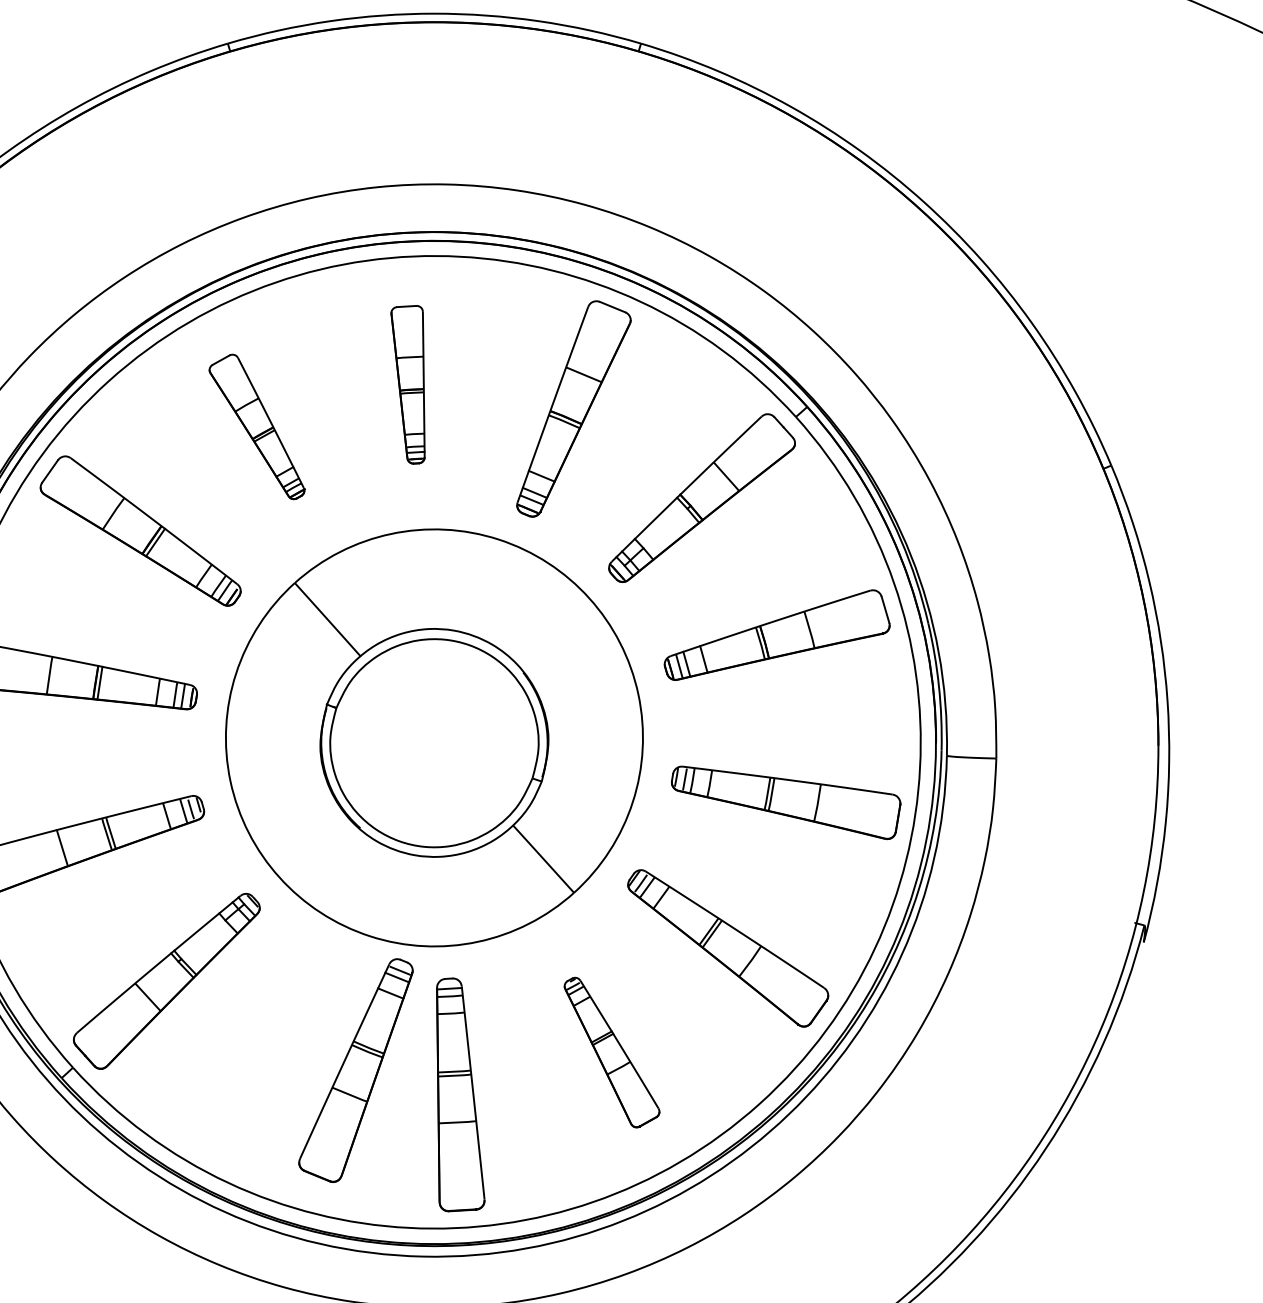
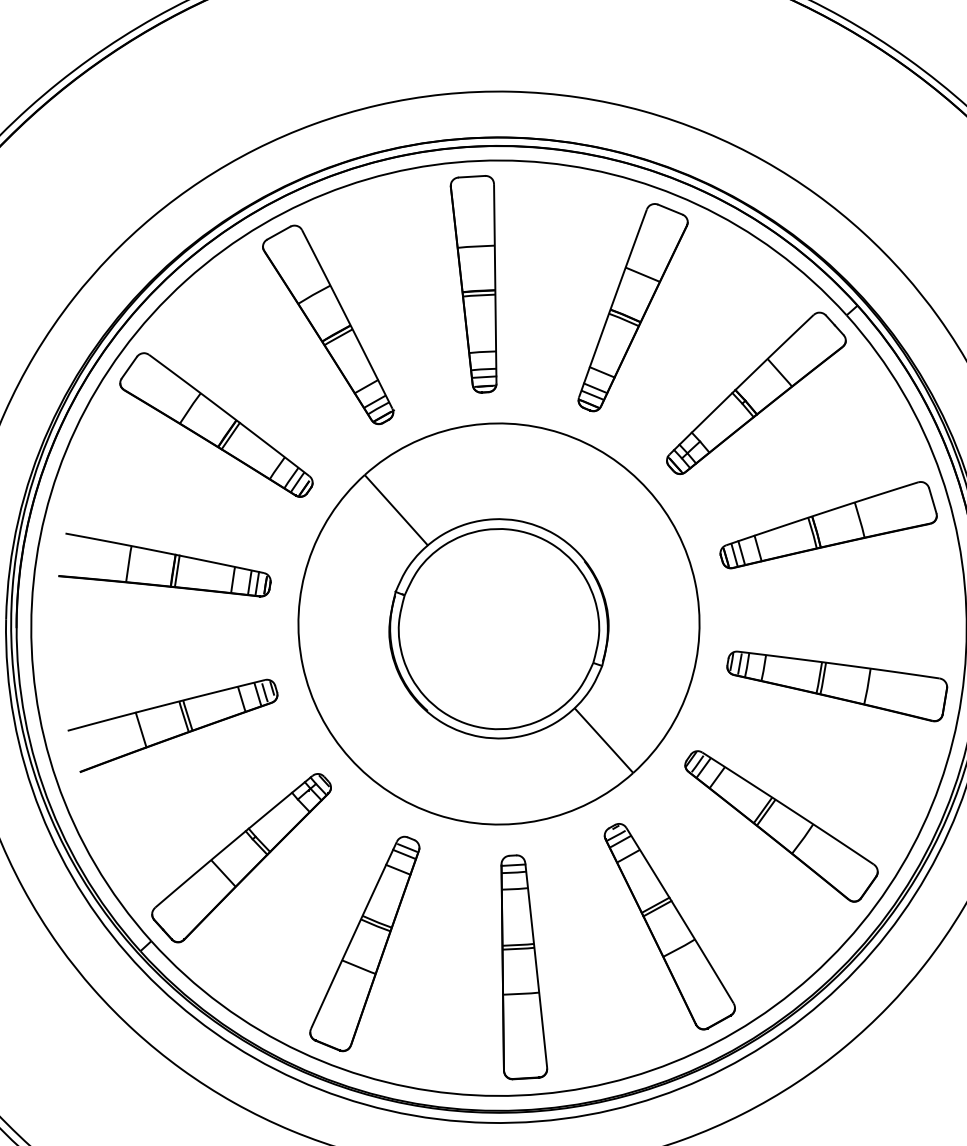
part: (407, 384) -> (473, 284), size x1.43
part: (257, 426) -> (328, 324), size x1.43
part: (611, 1052) -> (669, 926), size x1.43
part: (355, 1070) -> (364, 943), moved

